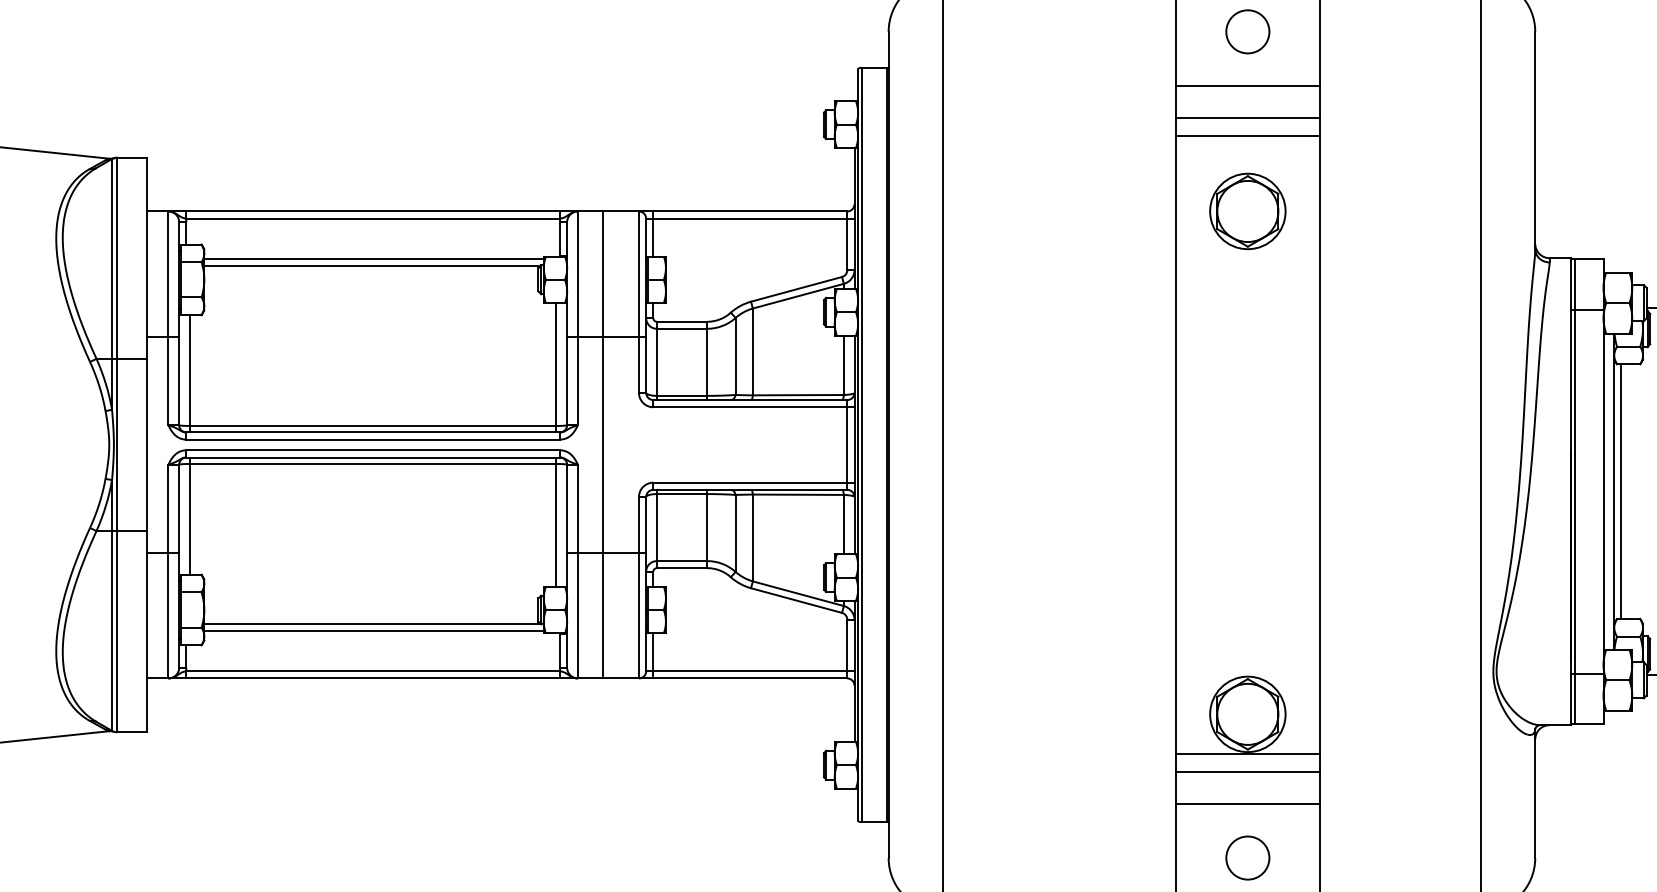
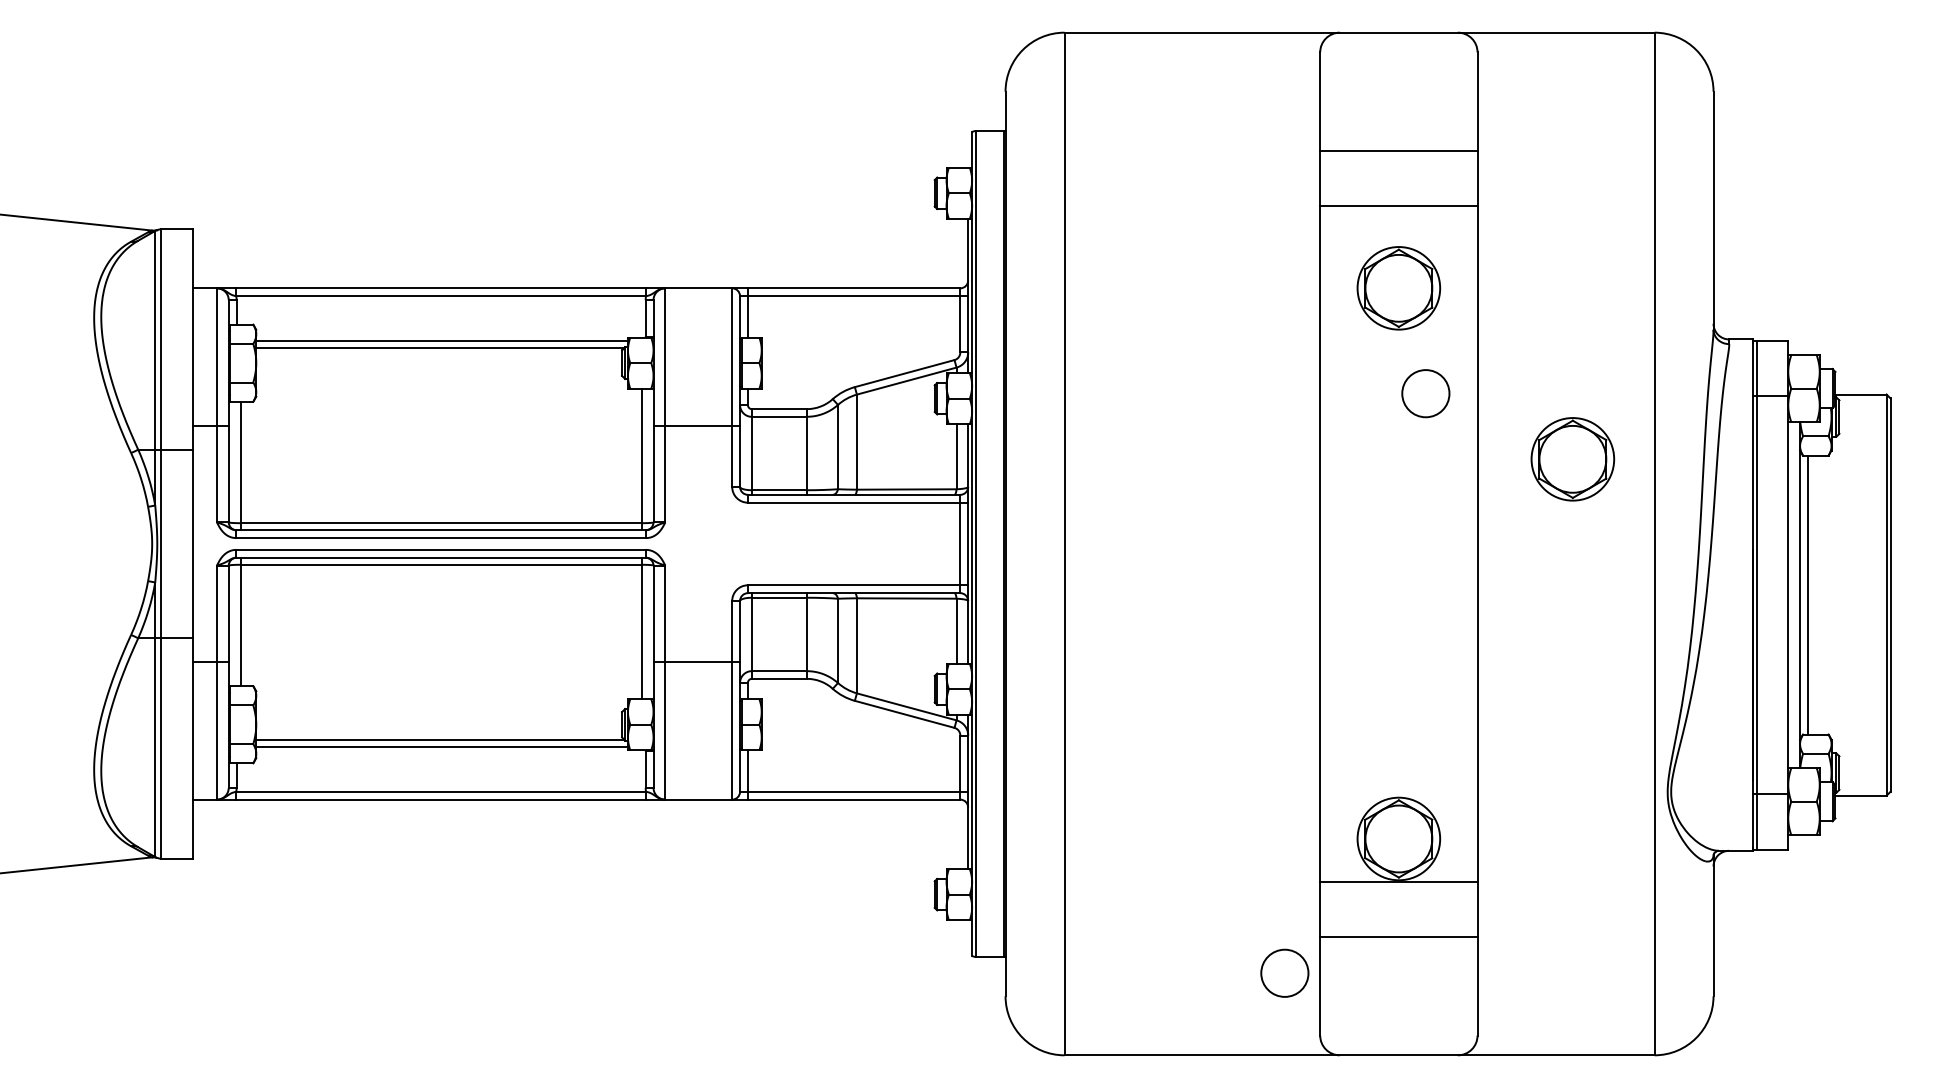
circle: (1247, 31) -> (1425, 393), moved
line: (1247, 118) -> (1398, 186), removed
part: (1406, 367) -> (1572, 459), added
line: (602, 444) -> (692, 543), removed
line: (1247, 771) -> (1398, 901), removed
circle: (1247, 857) -> (1284, 972), moved

